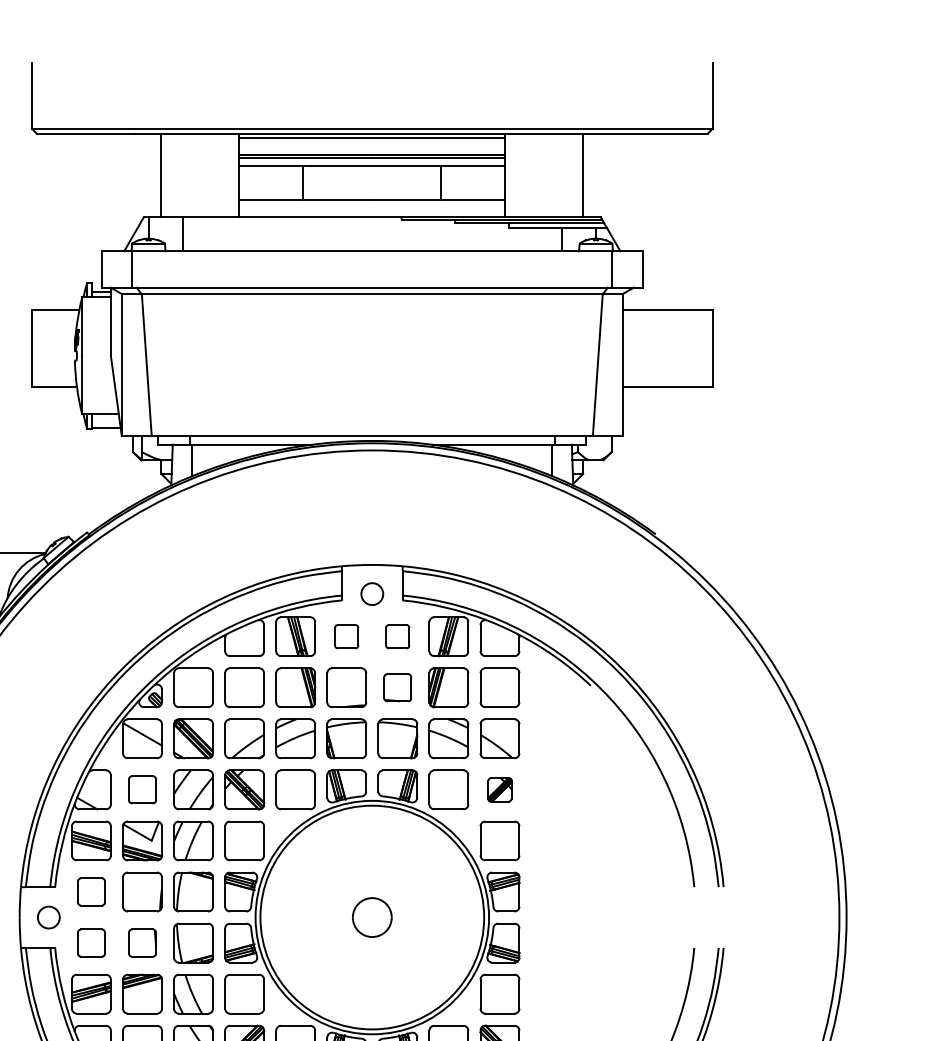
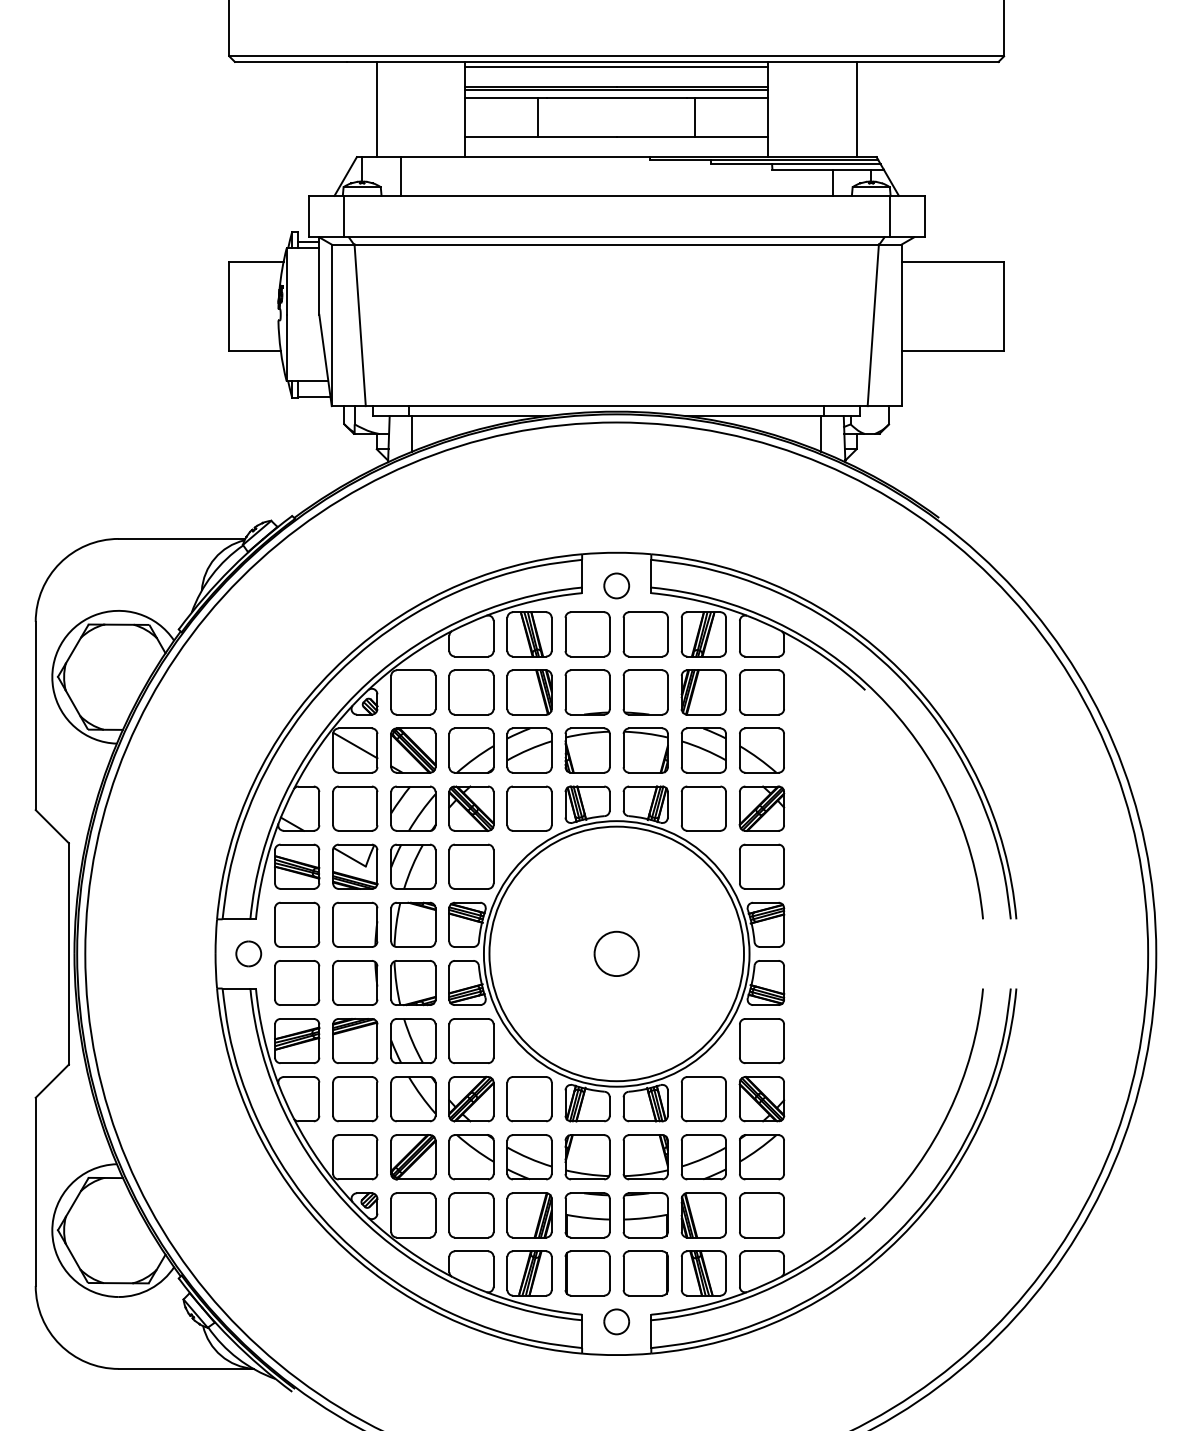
part: (346, 636) -> (587, 634), size x1.67
part: (397, 636) -> (645, 634), size x1.67
part: (397, 687) -> (645, 692), size x1.43
part: (142, 789) -> (355, 808), size x1.43
part: (499, 789) -> (761, 808), size x1.67
part: (91, 891) -> (297, 924), size x1.43
part: (91, 942) -> (297, 982), size x1.43
part: (142, 942) -> (355, 982), size x1.43

